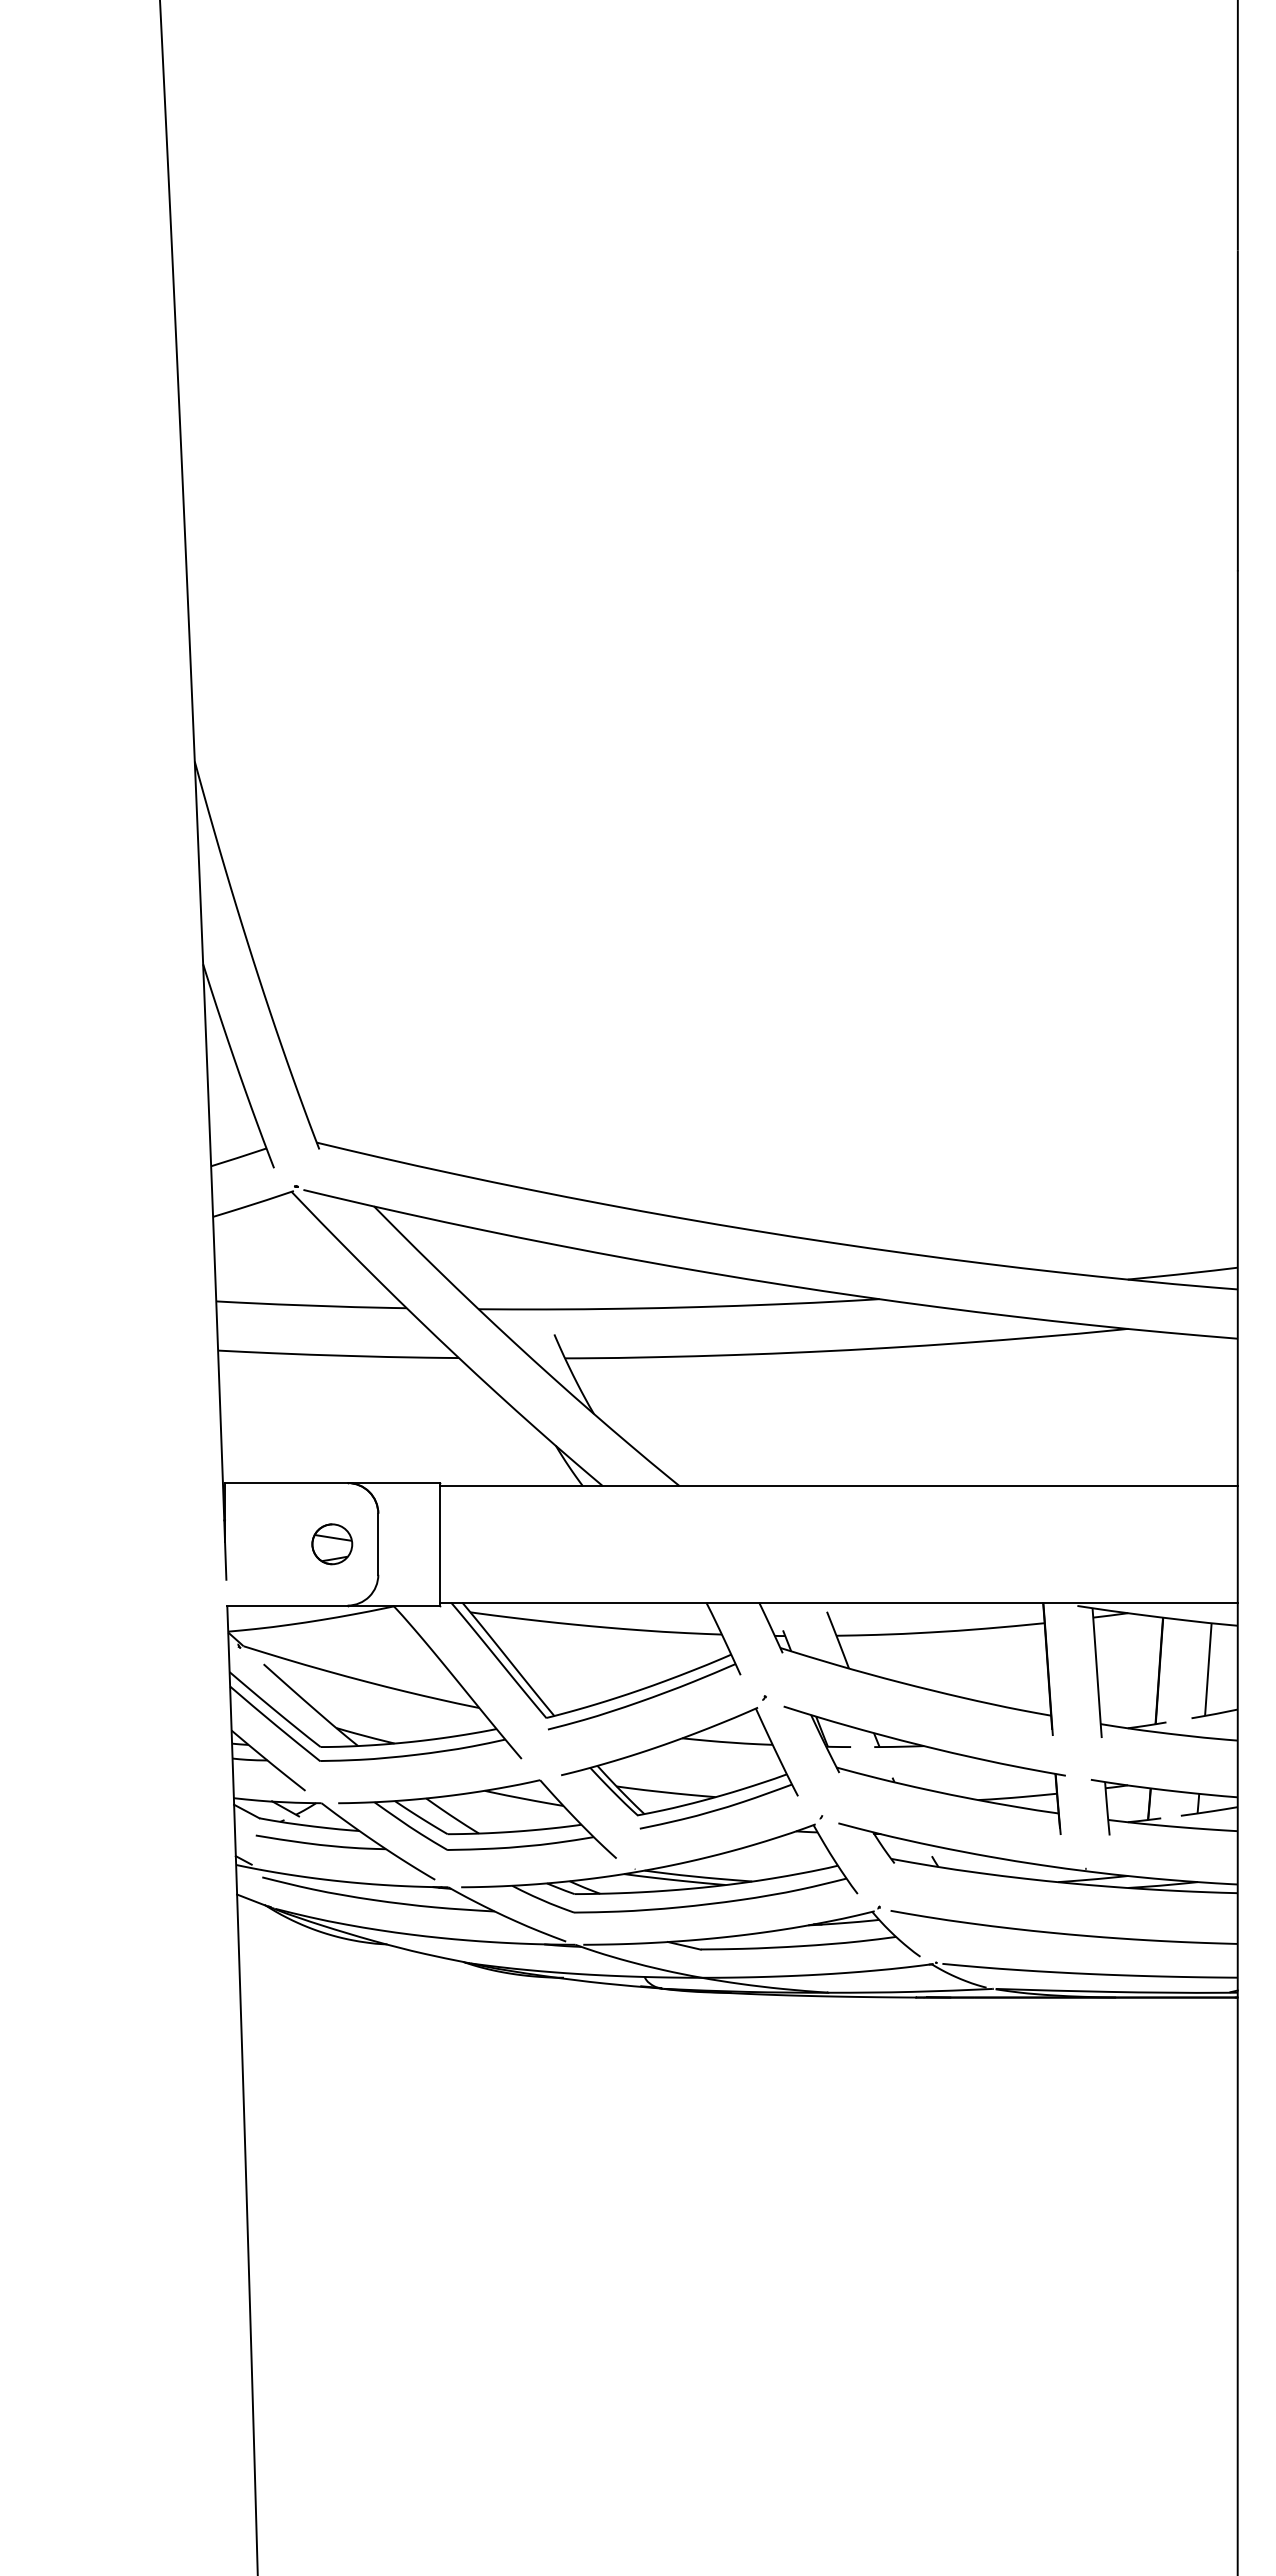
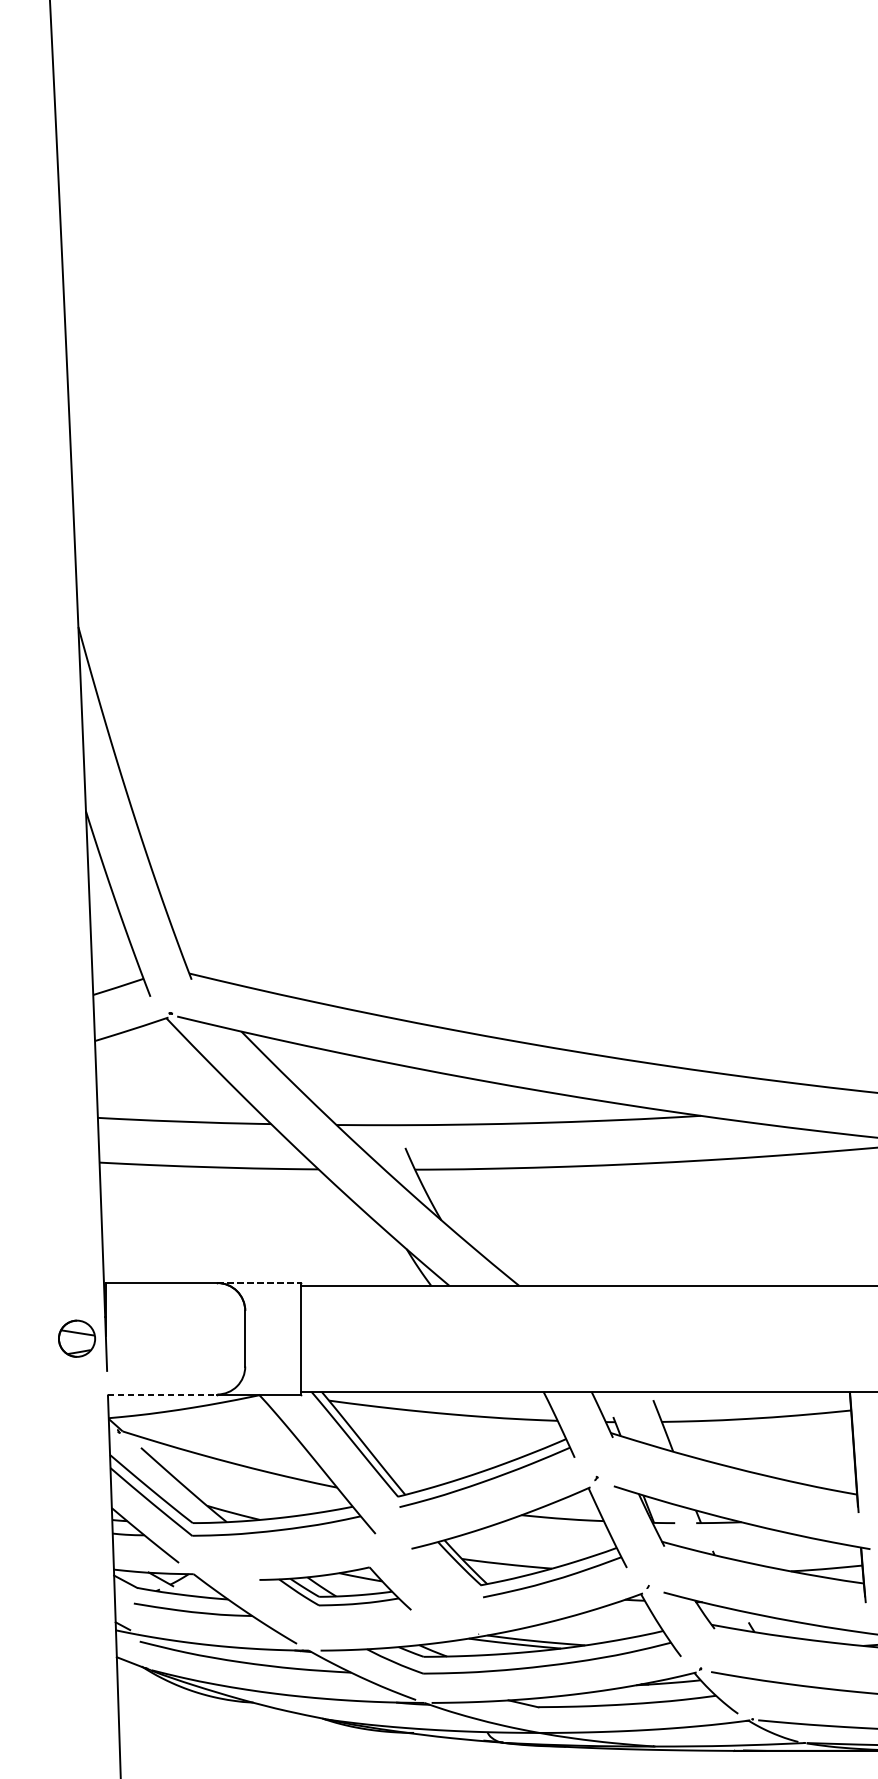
line: (393, 1483) -> (259, 1283), solid -> dashed
part: (332, 1544) -> (77, 1338), moved
line: (287, 1605) -> (162, 1394), solid -> dashed
part: (477, 1818) -> (335, 1588), size x0.6

